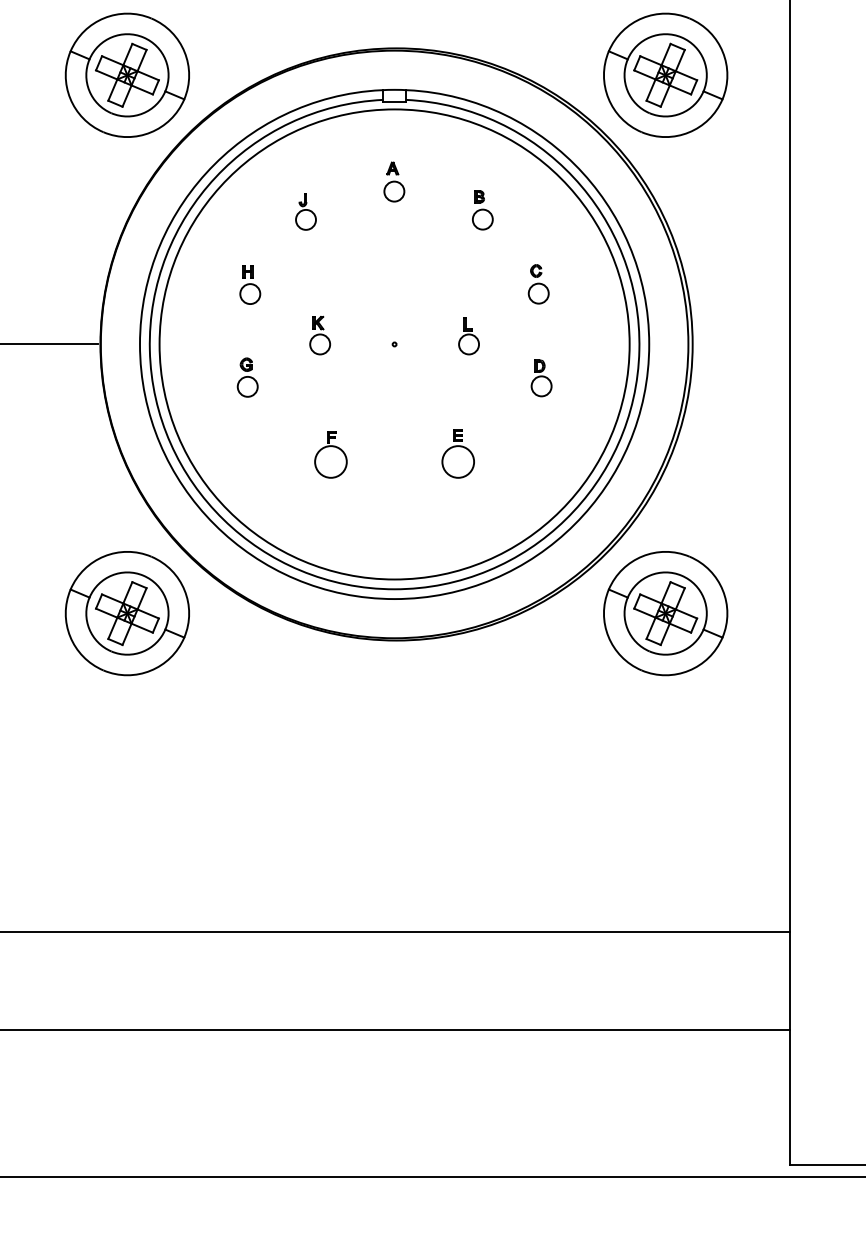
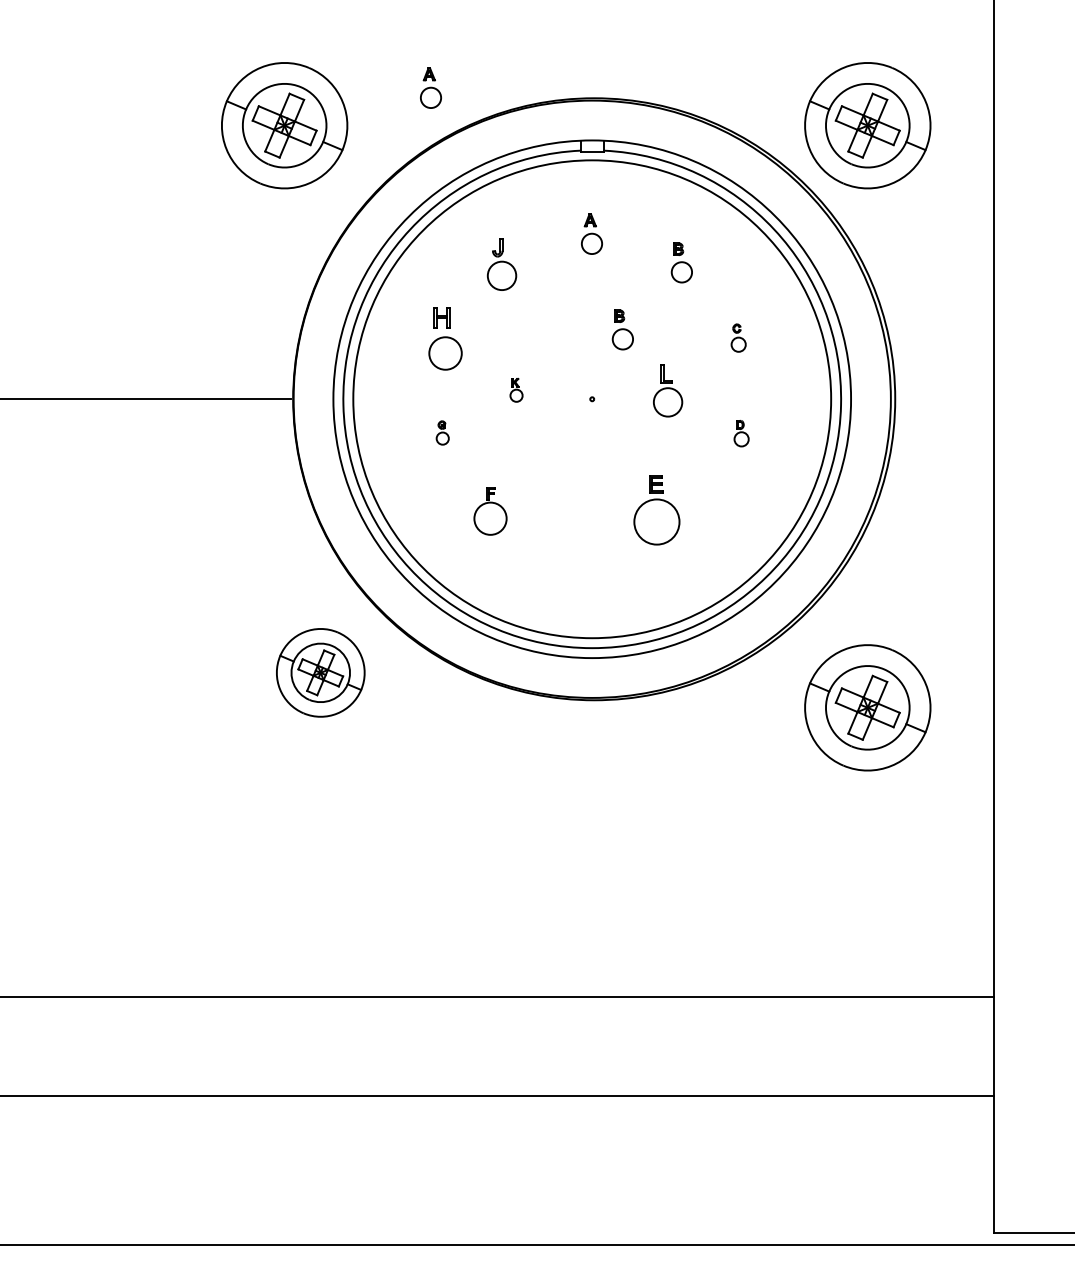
part: (235, 37) -> (430, 87), added
part: (127, 75) -> (284, 125), moved
part: (306, 211) -> (502, 264), size x1.4
part: (424, 275) -> (622, 329), added
part: (538, 283) -> (738, 337), size x0.7
part: (250, 284) -> (445, 338), size x1.6
part: (320, 335) -> (516, 390), size x0.6
part: (468, 336) -> (667, 391), size x1.4
part: (247, 377) -> (442, 432), size x0.6
part: (541, 378) -> (741, 433), size x0.7
part: (457, 453) -> (656, 510), size x1.4
part: (330, 454) -> (490, 511), moved
part: (127, 613) -> (320, 672), size x0.7
part: (665, 613) -> (867, 707), moved

